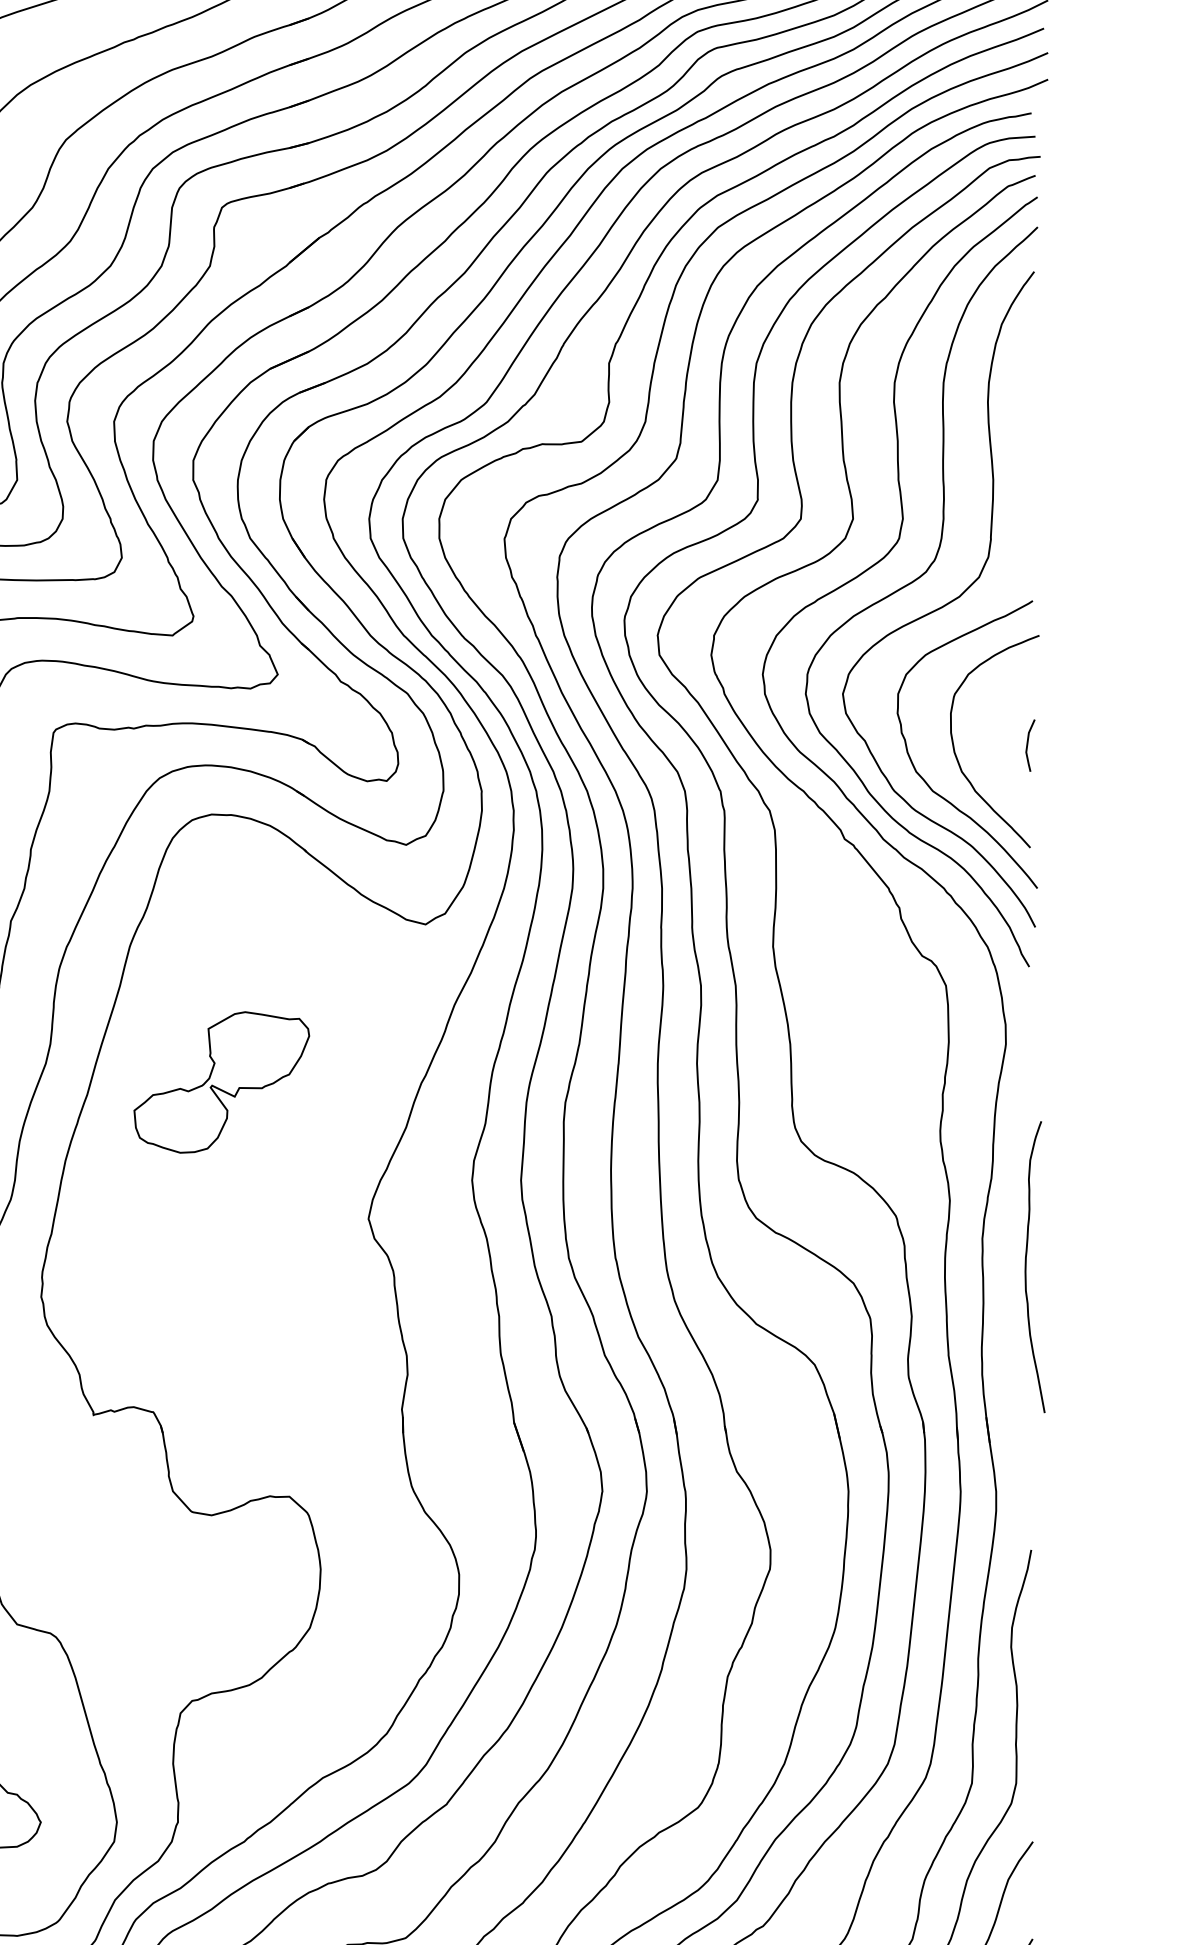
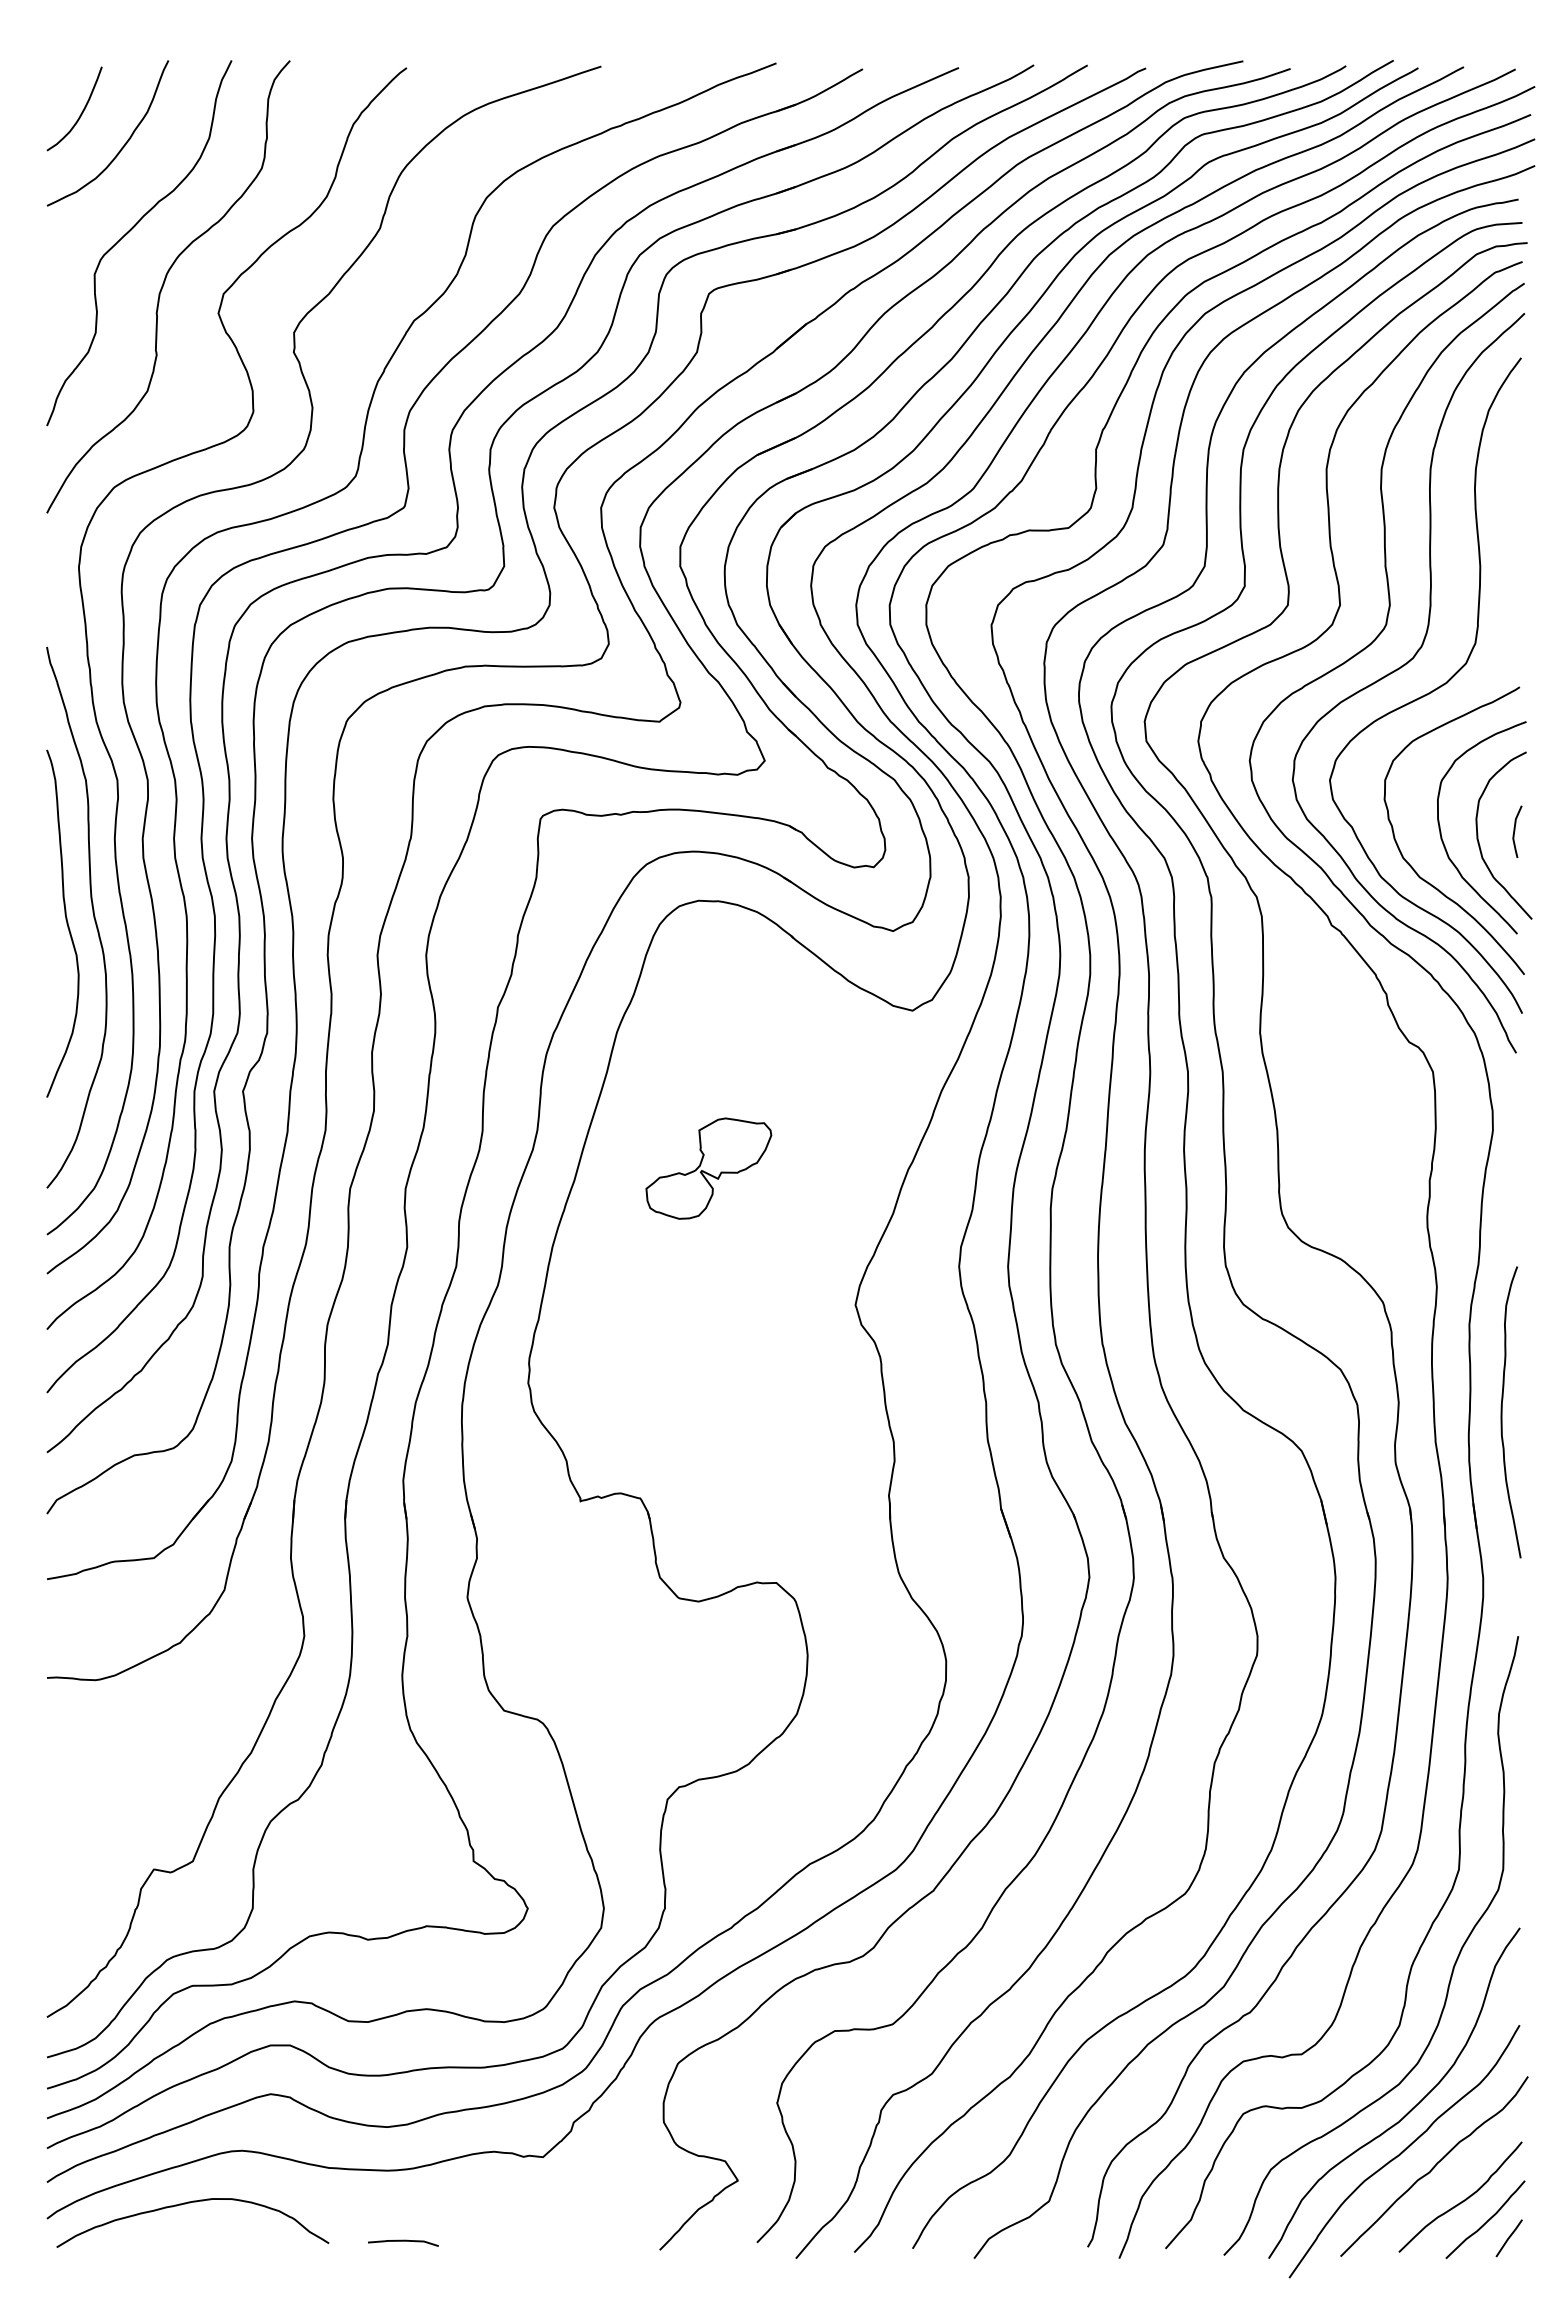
curve: (992, 755) -> (1479, 841), added
part: (221, 1082) -> (708, 1168), size x0.71
curve: (1026, 1267) -> (1502, 1412), moved

